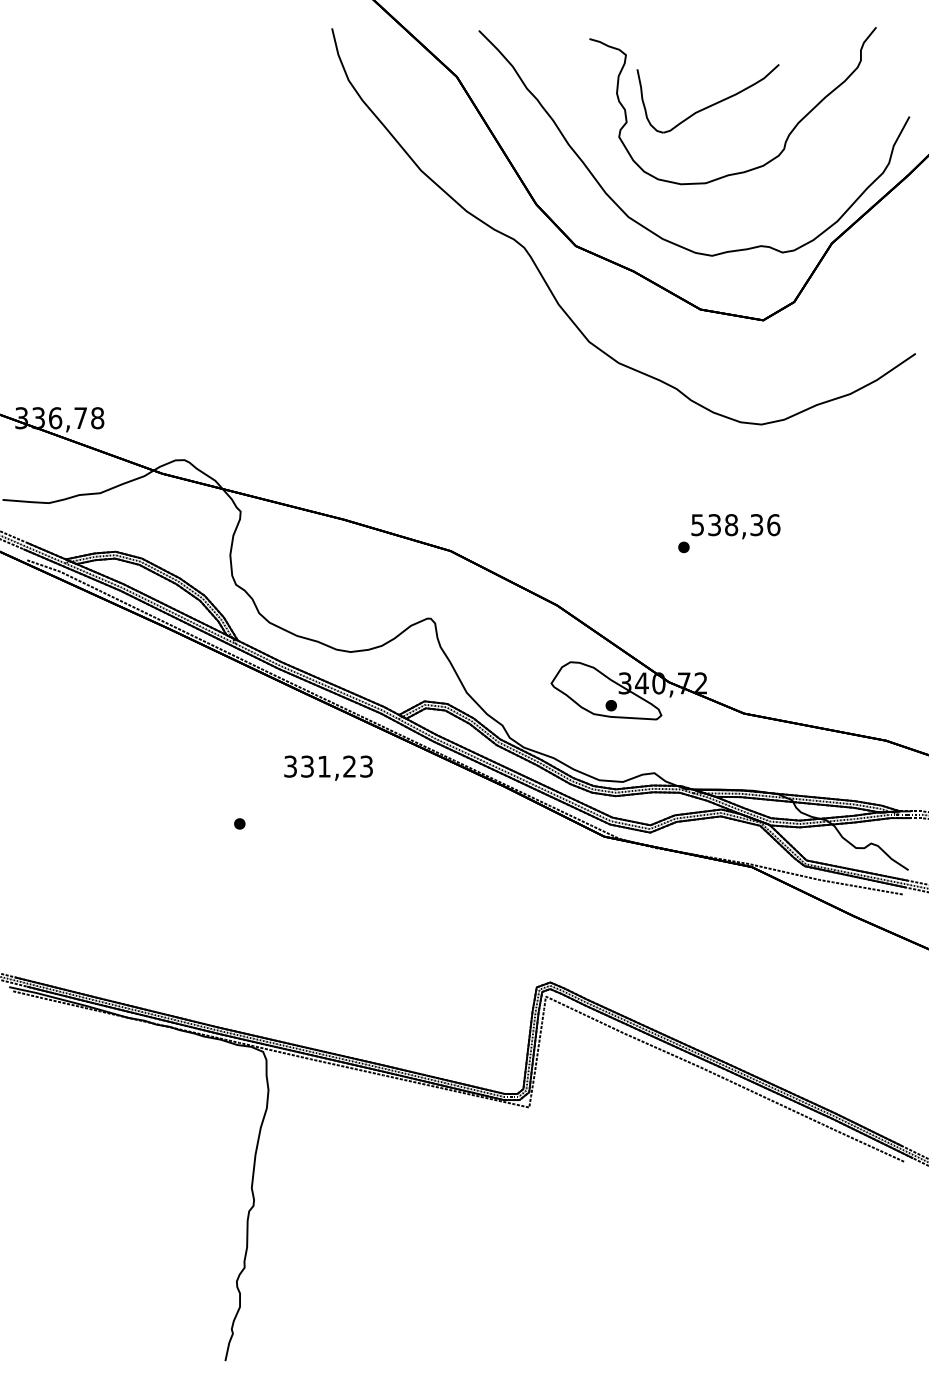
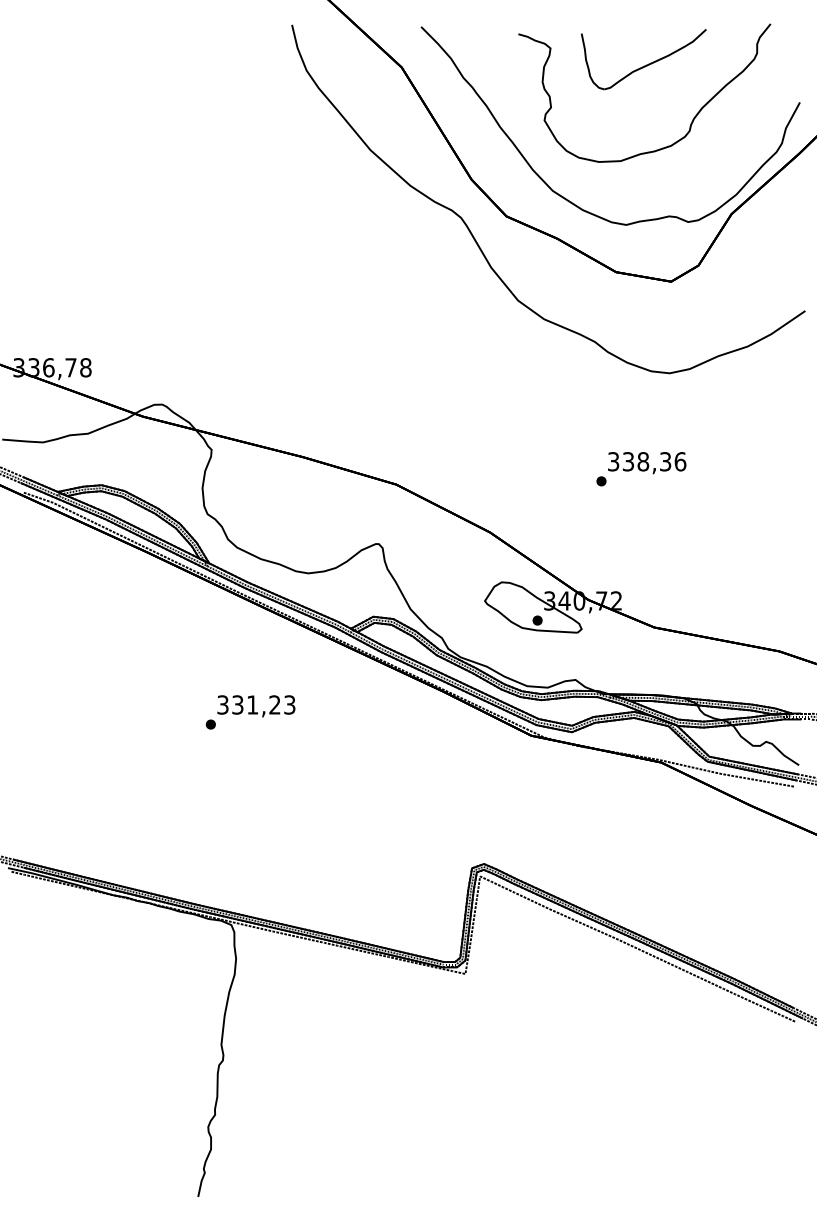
part: (711, 104) -> (646, 64), moved
text: (698, 524) -> (614, 461), 538,36 -> 338,36
text: (328, 767) -> (256, 705), moved

